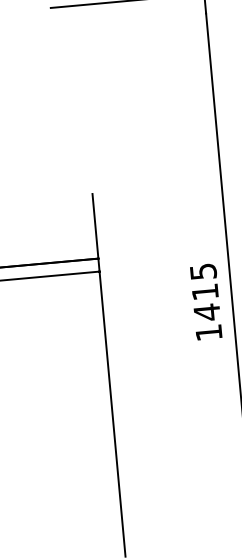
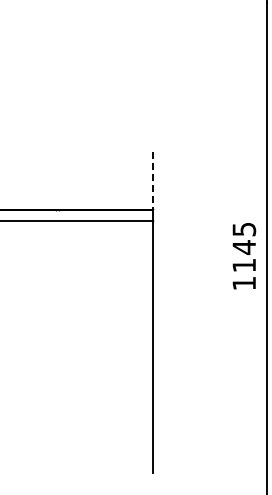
line: (95, 226) -> (153, 181), solid -> dashed
text: (205, 302) -> (243, 256), 1415 -> 1145

